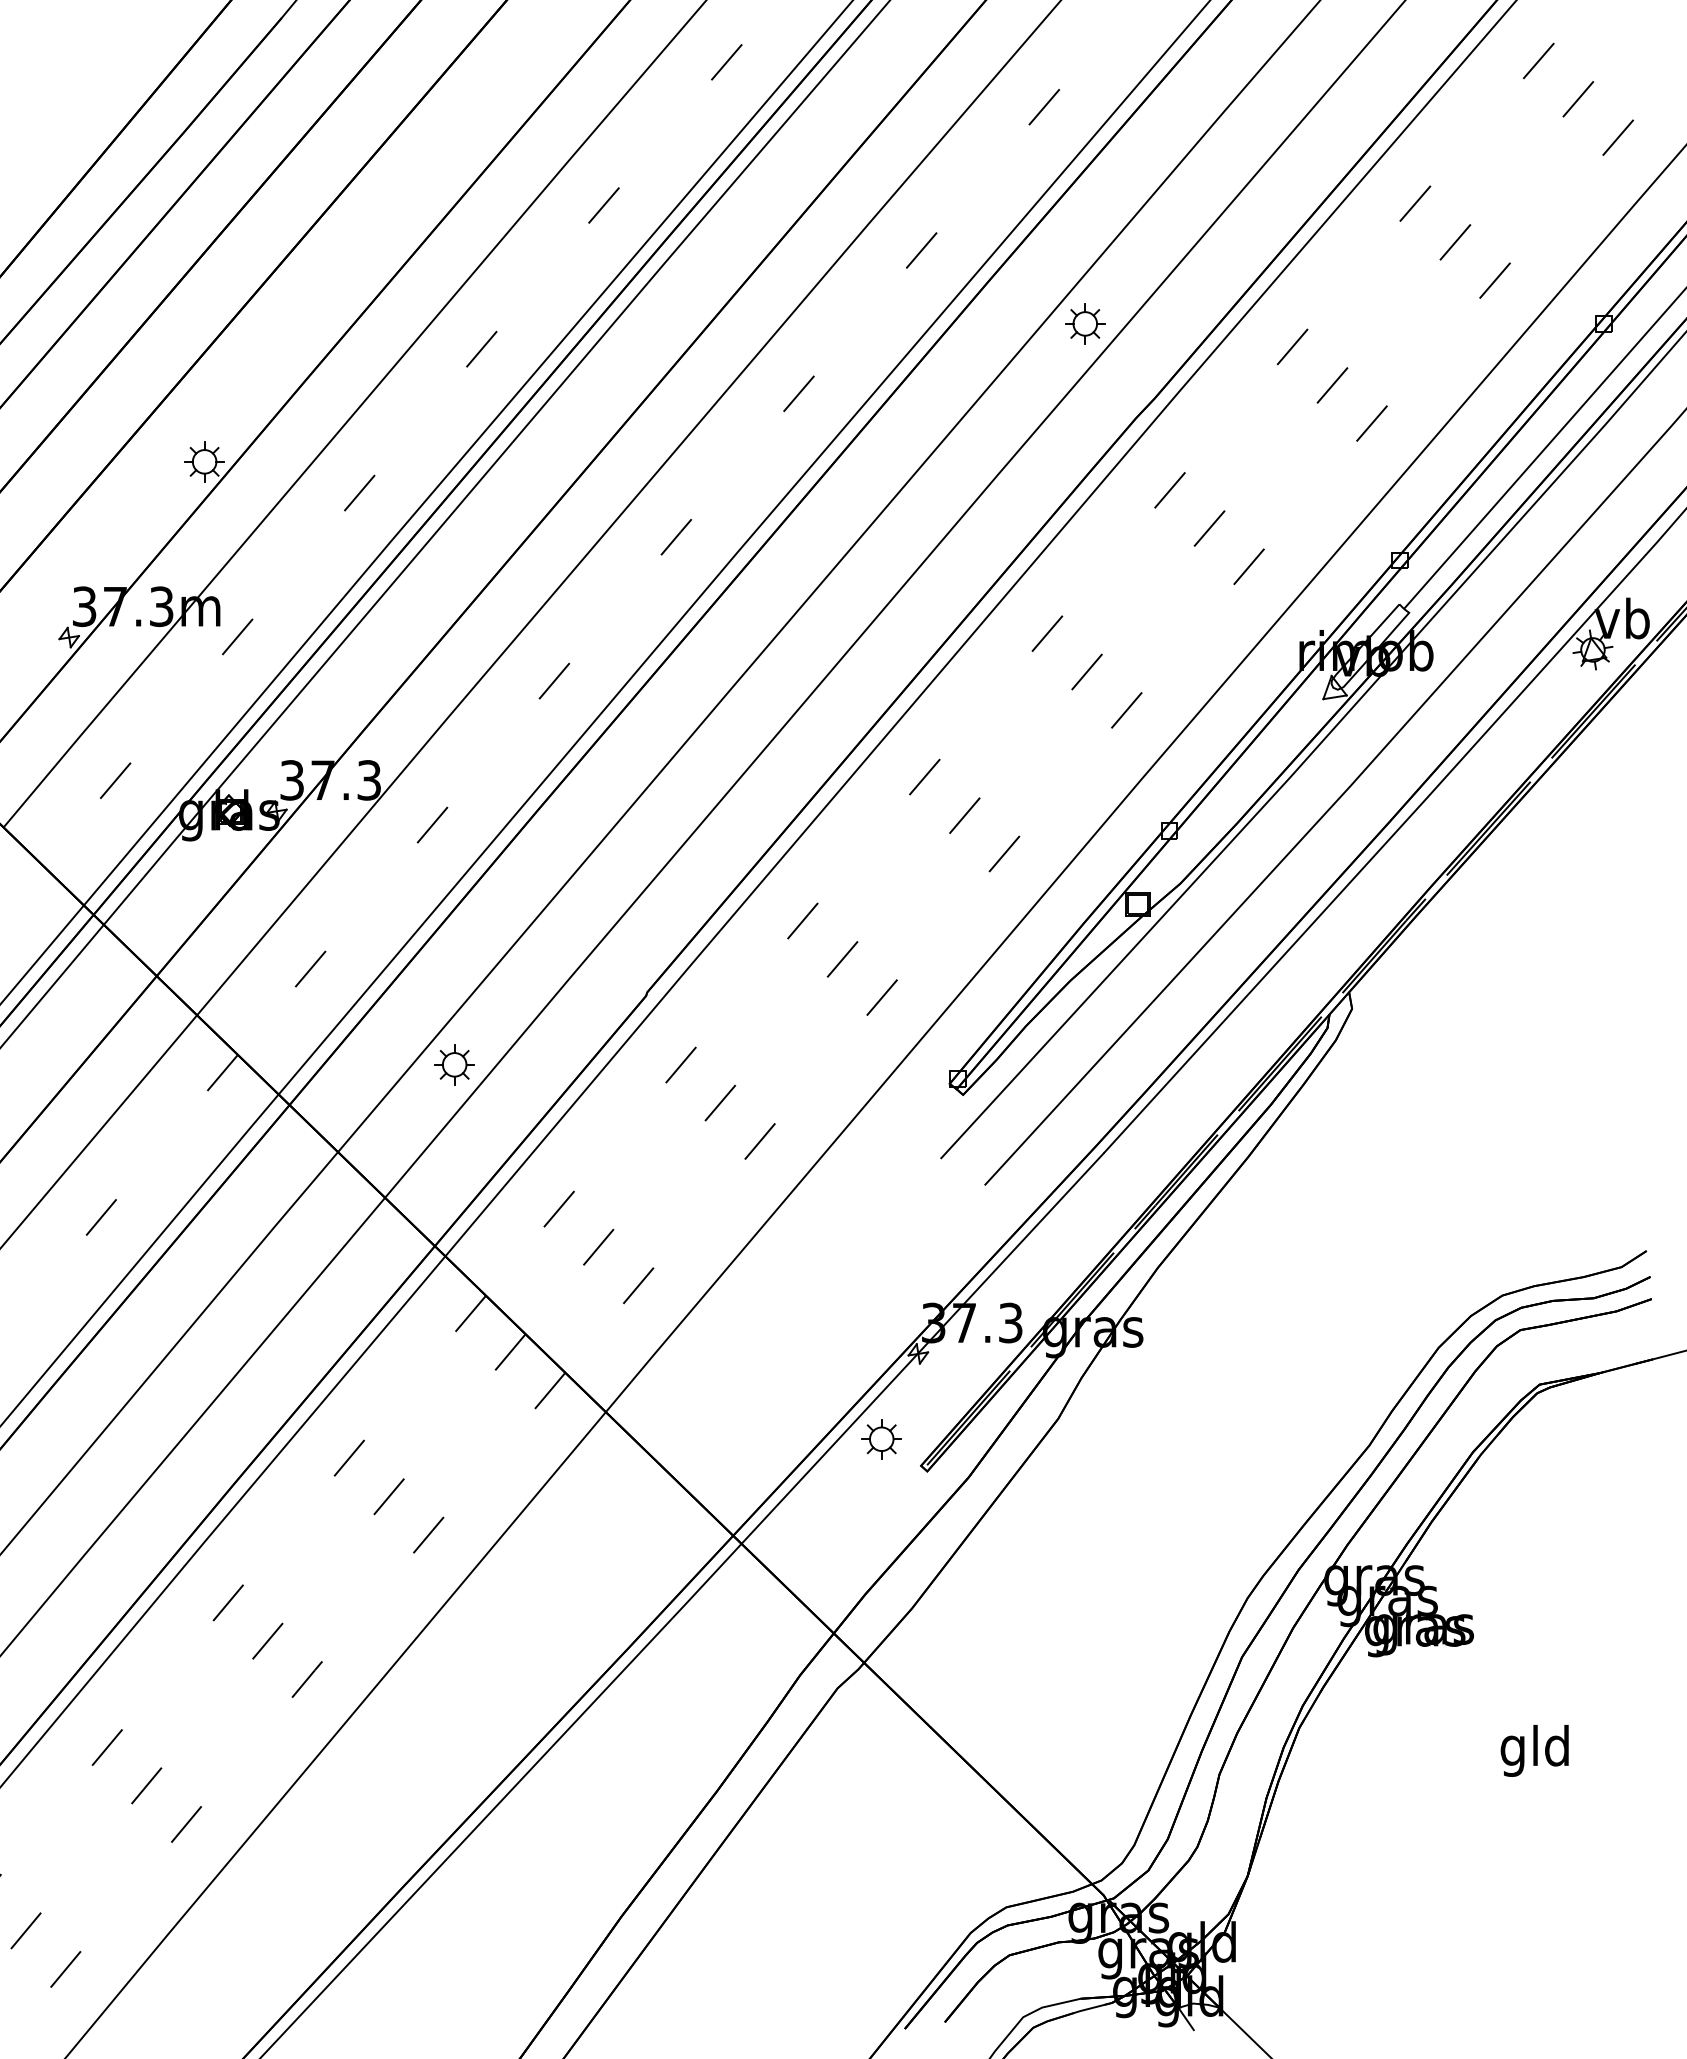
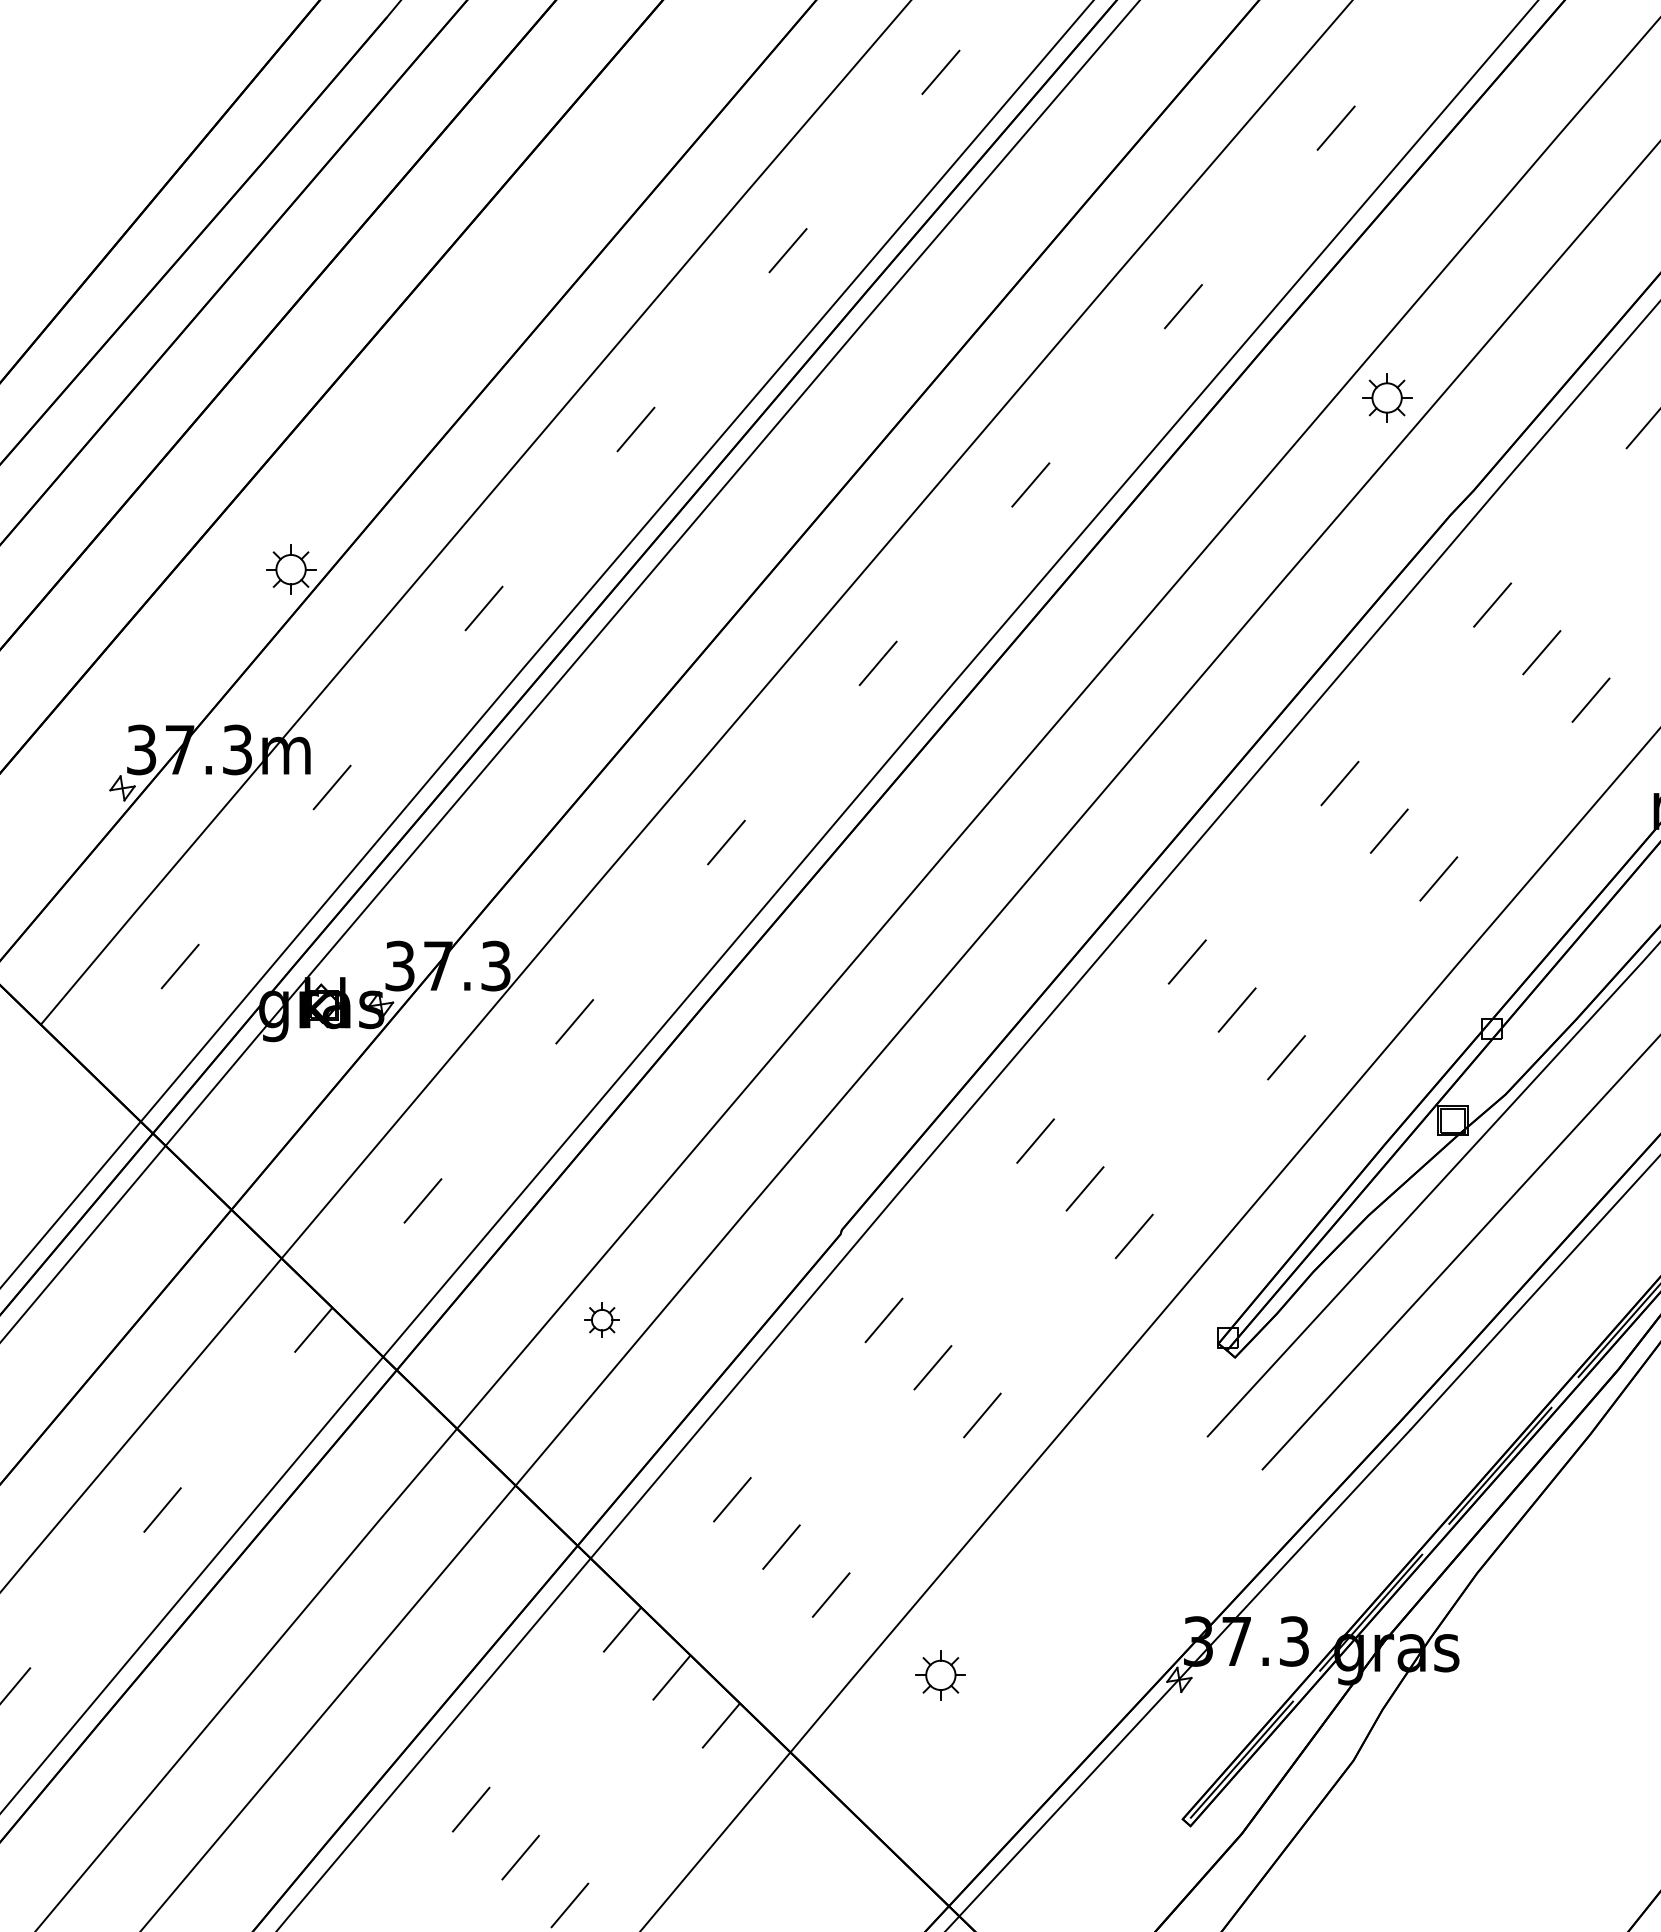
part: (454, 1064) -> (602, 1319), size x0.7
part: (881, 1439) -> (940, 1675), moved

